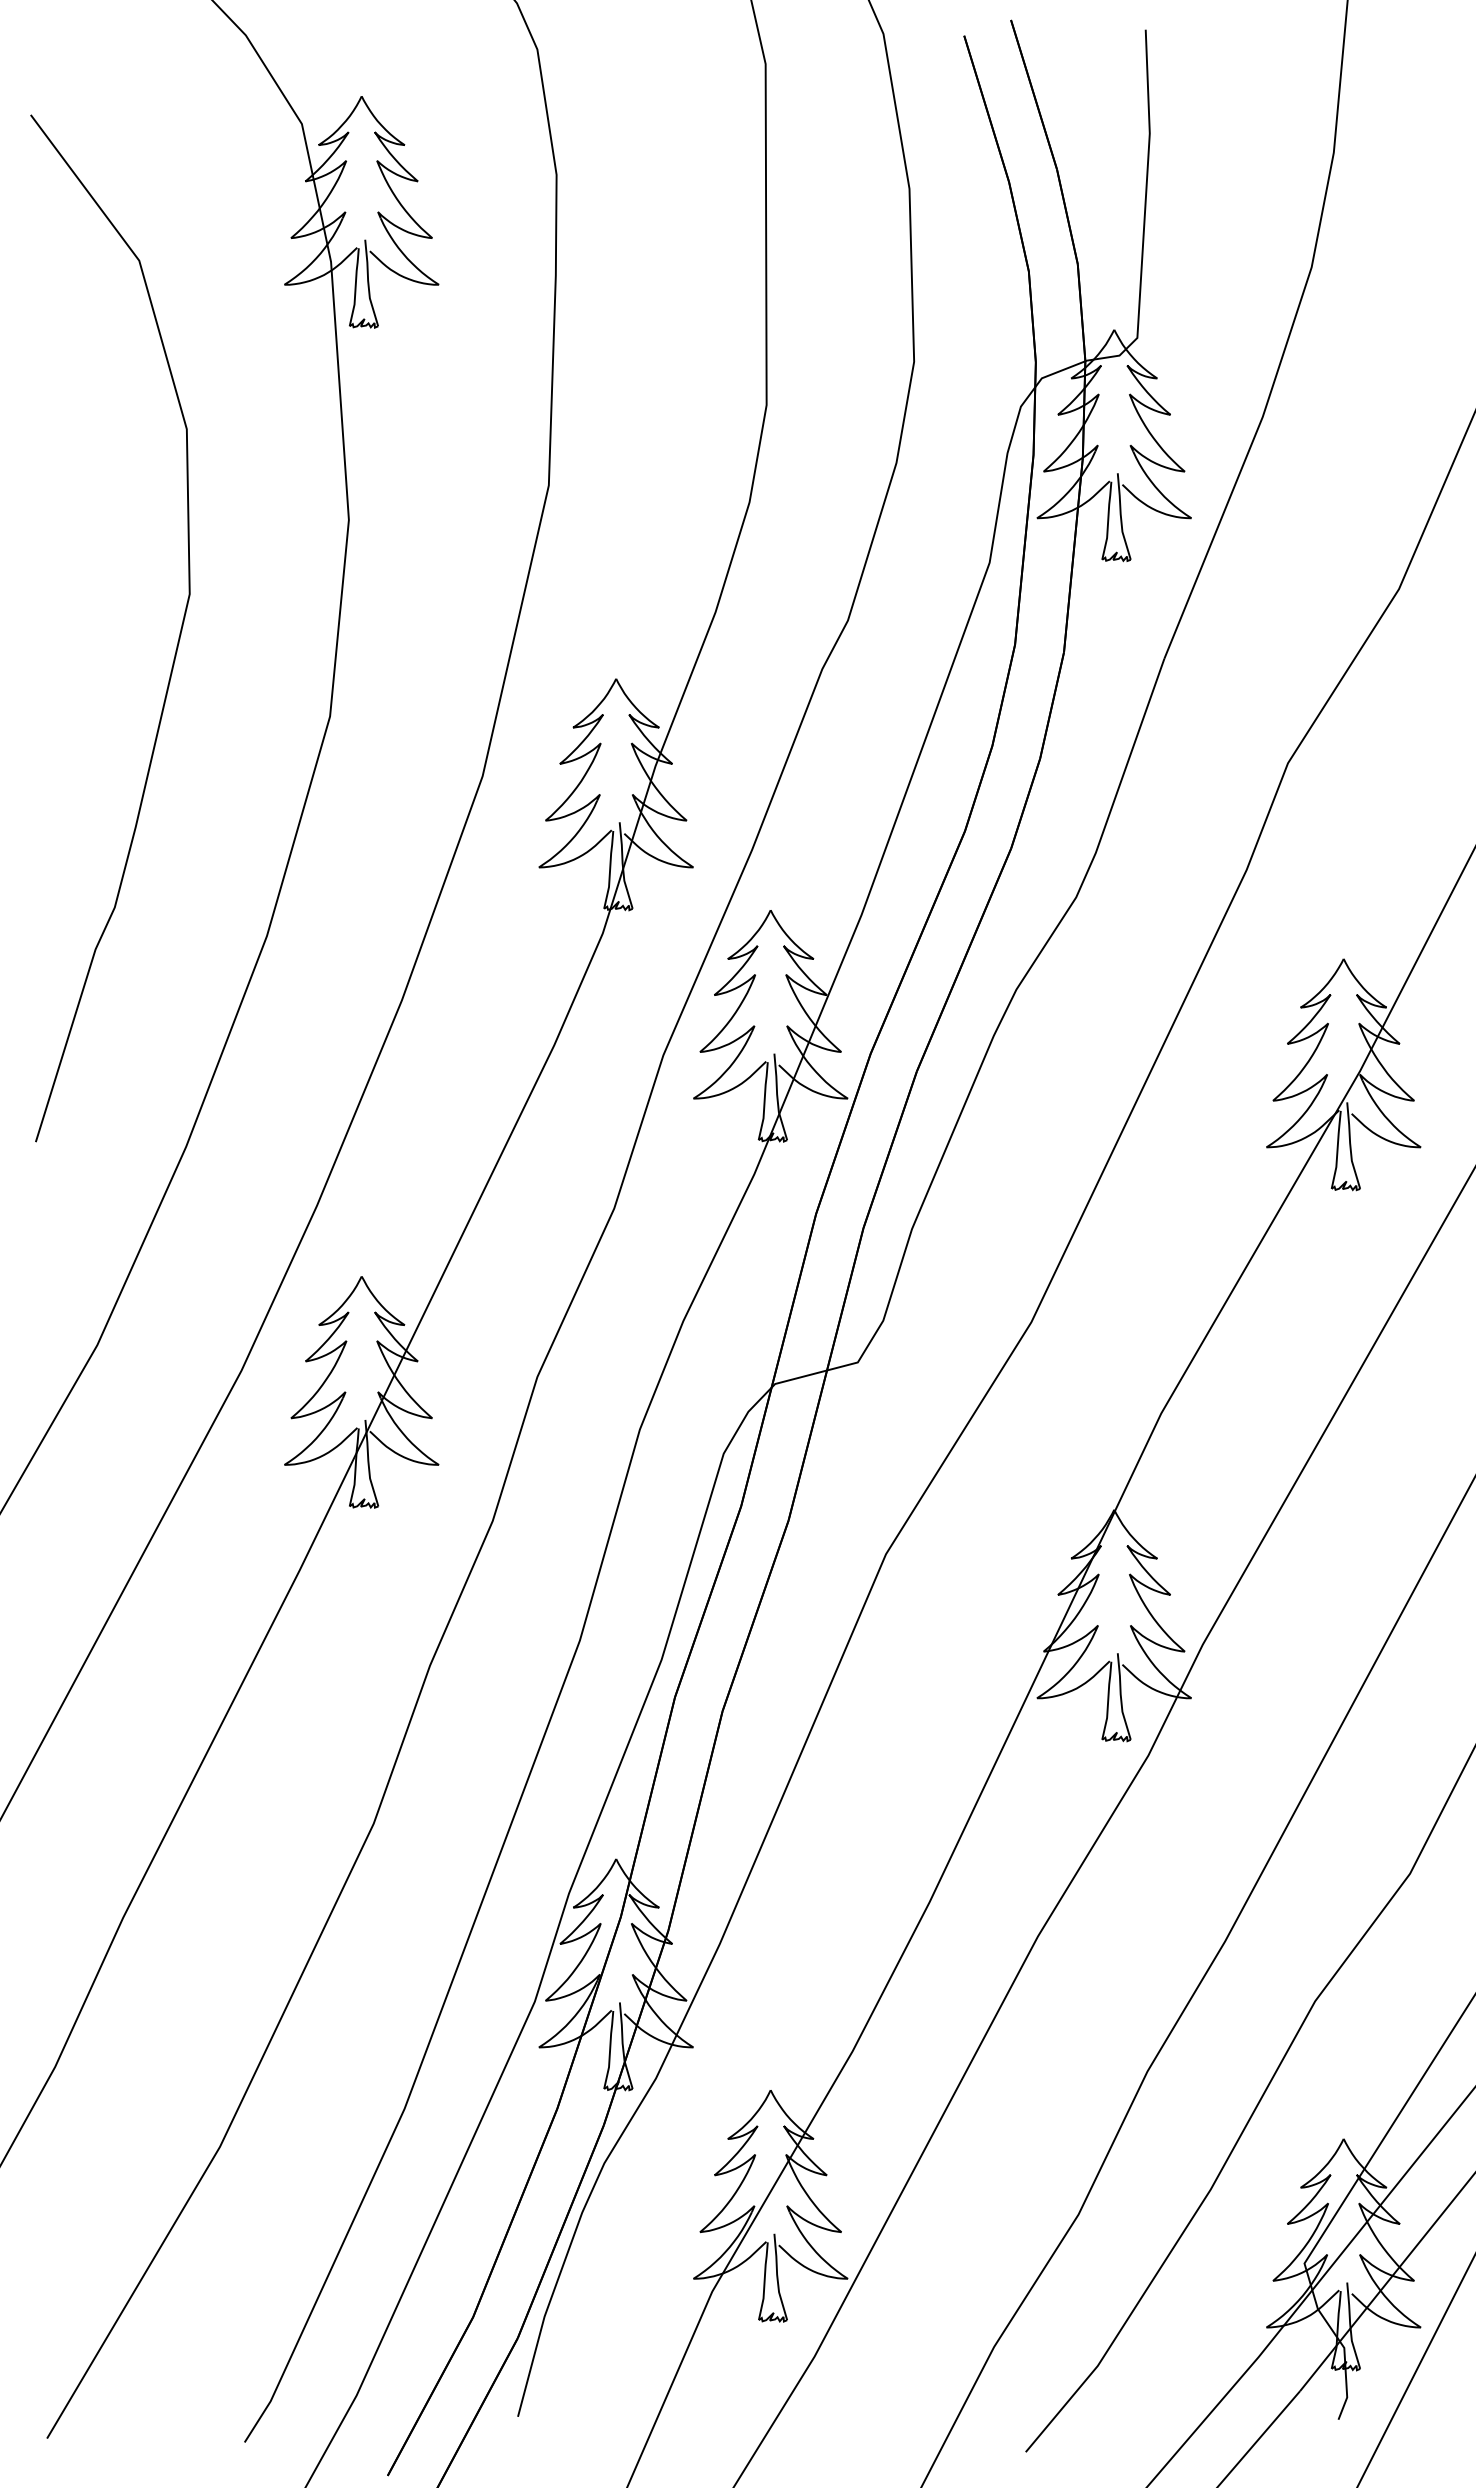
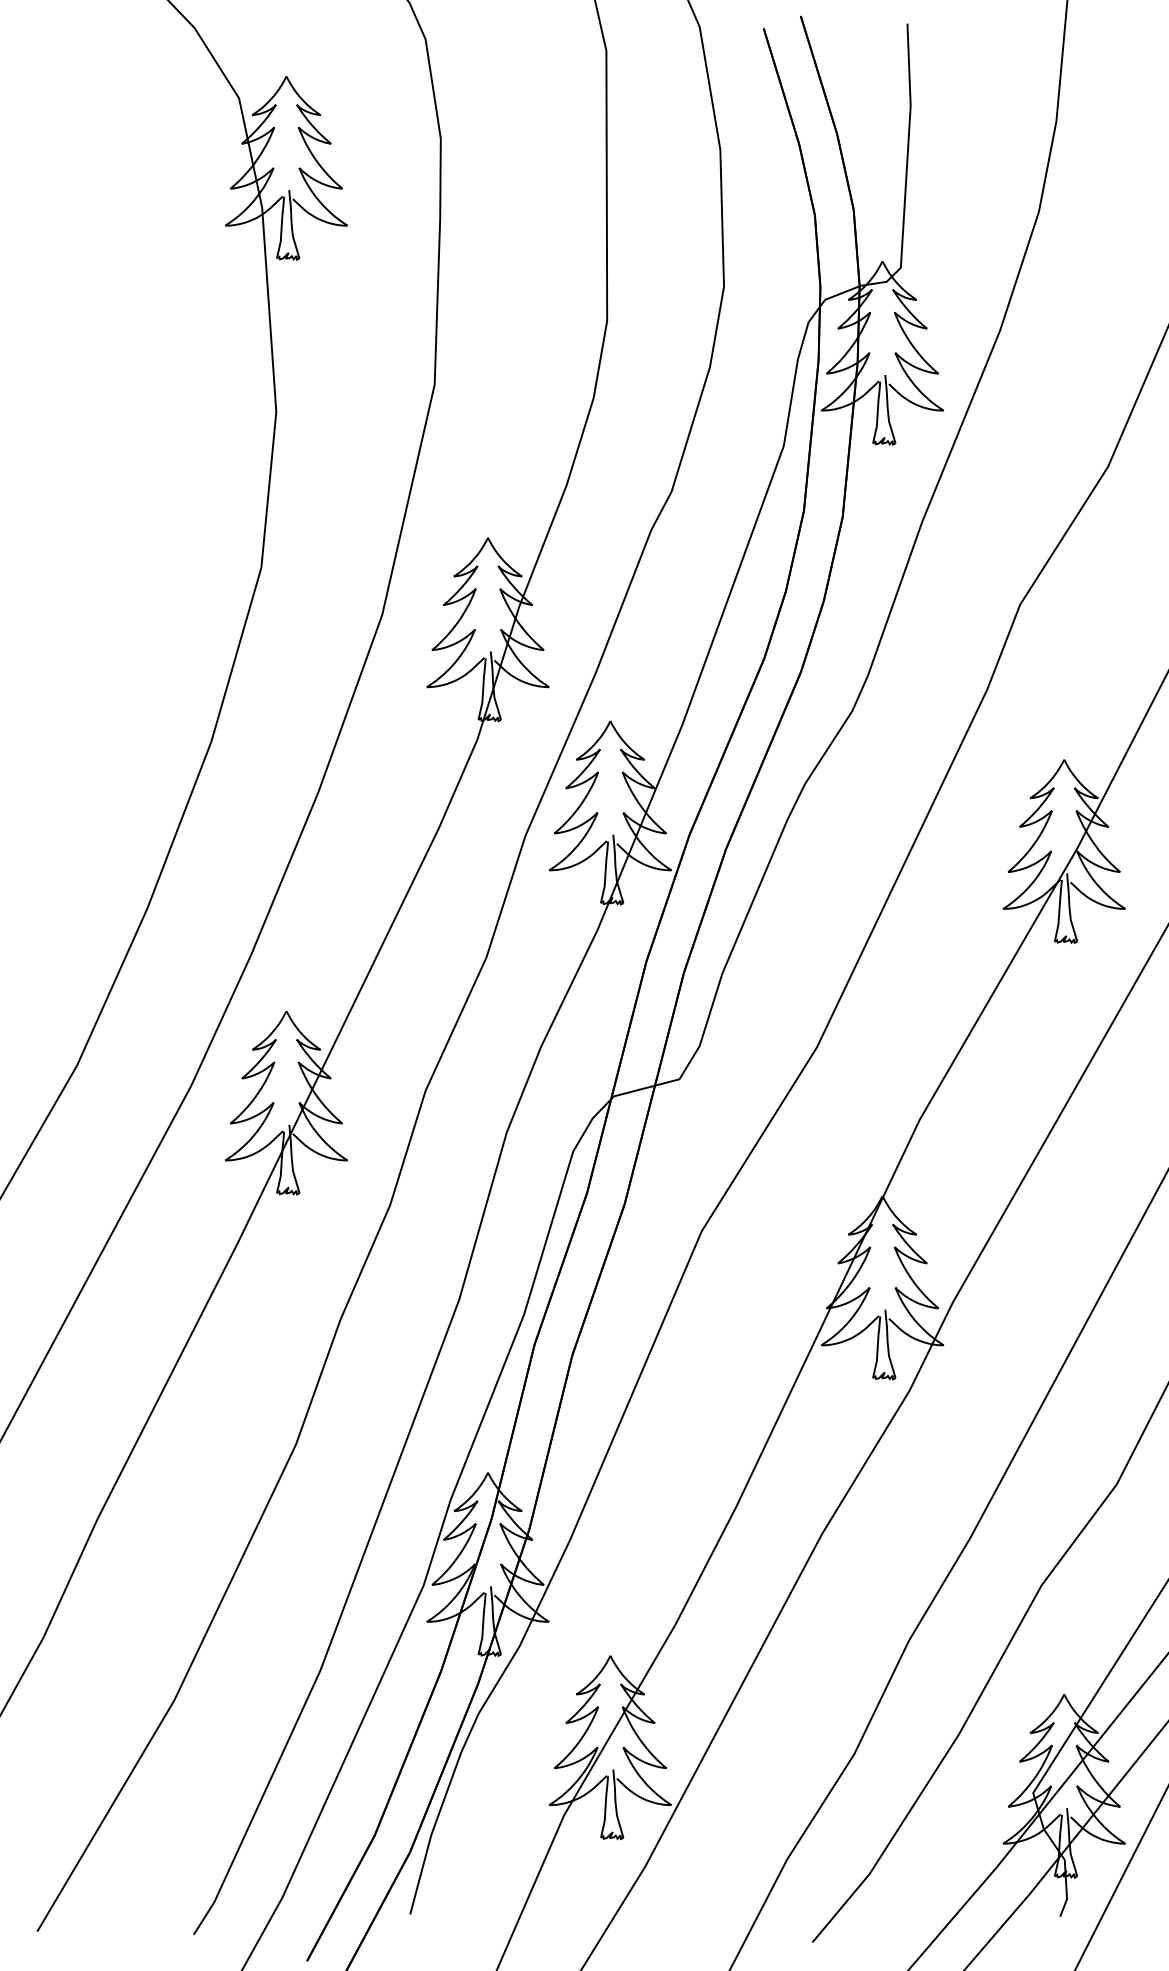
curve: (176, 645) -> (139, 511), removed

